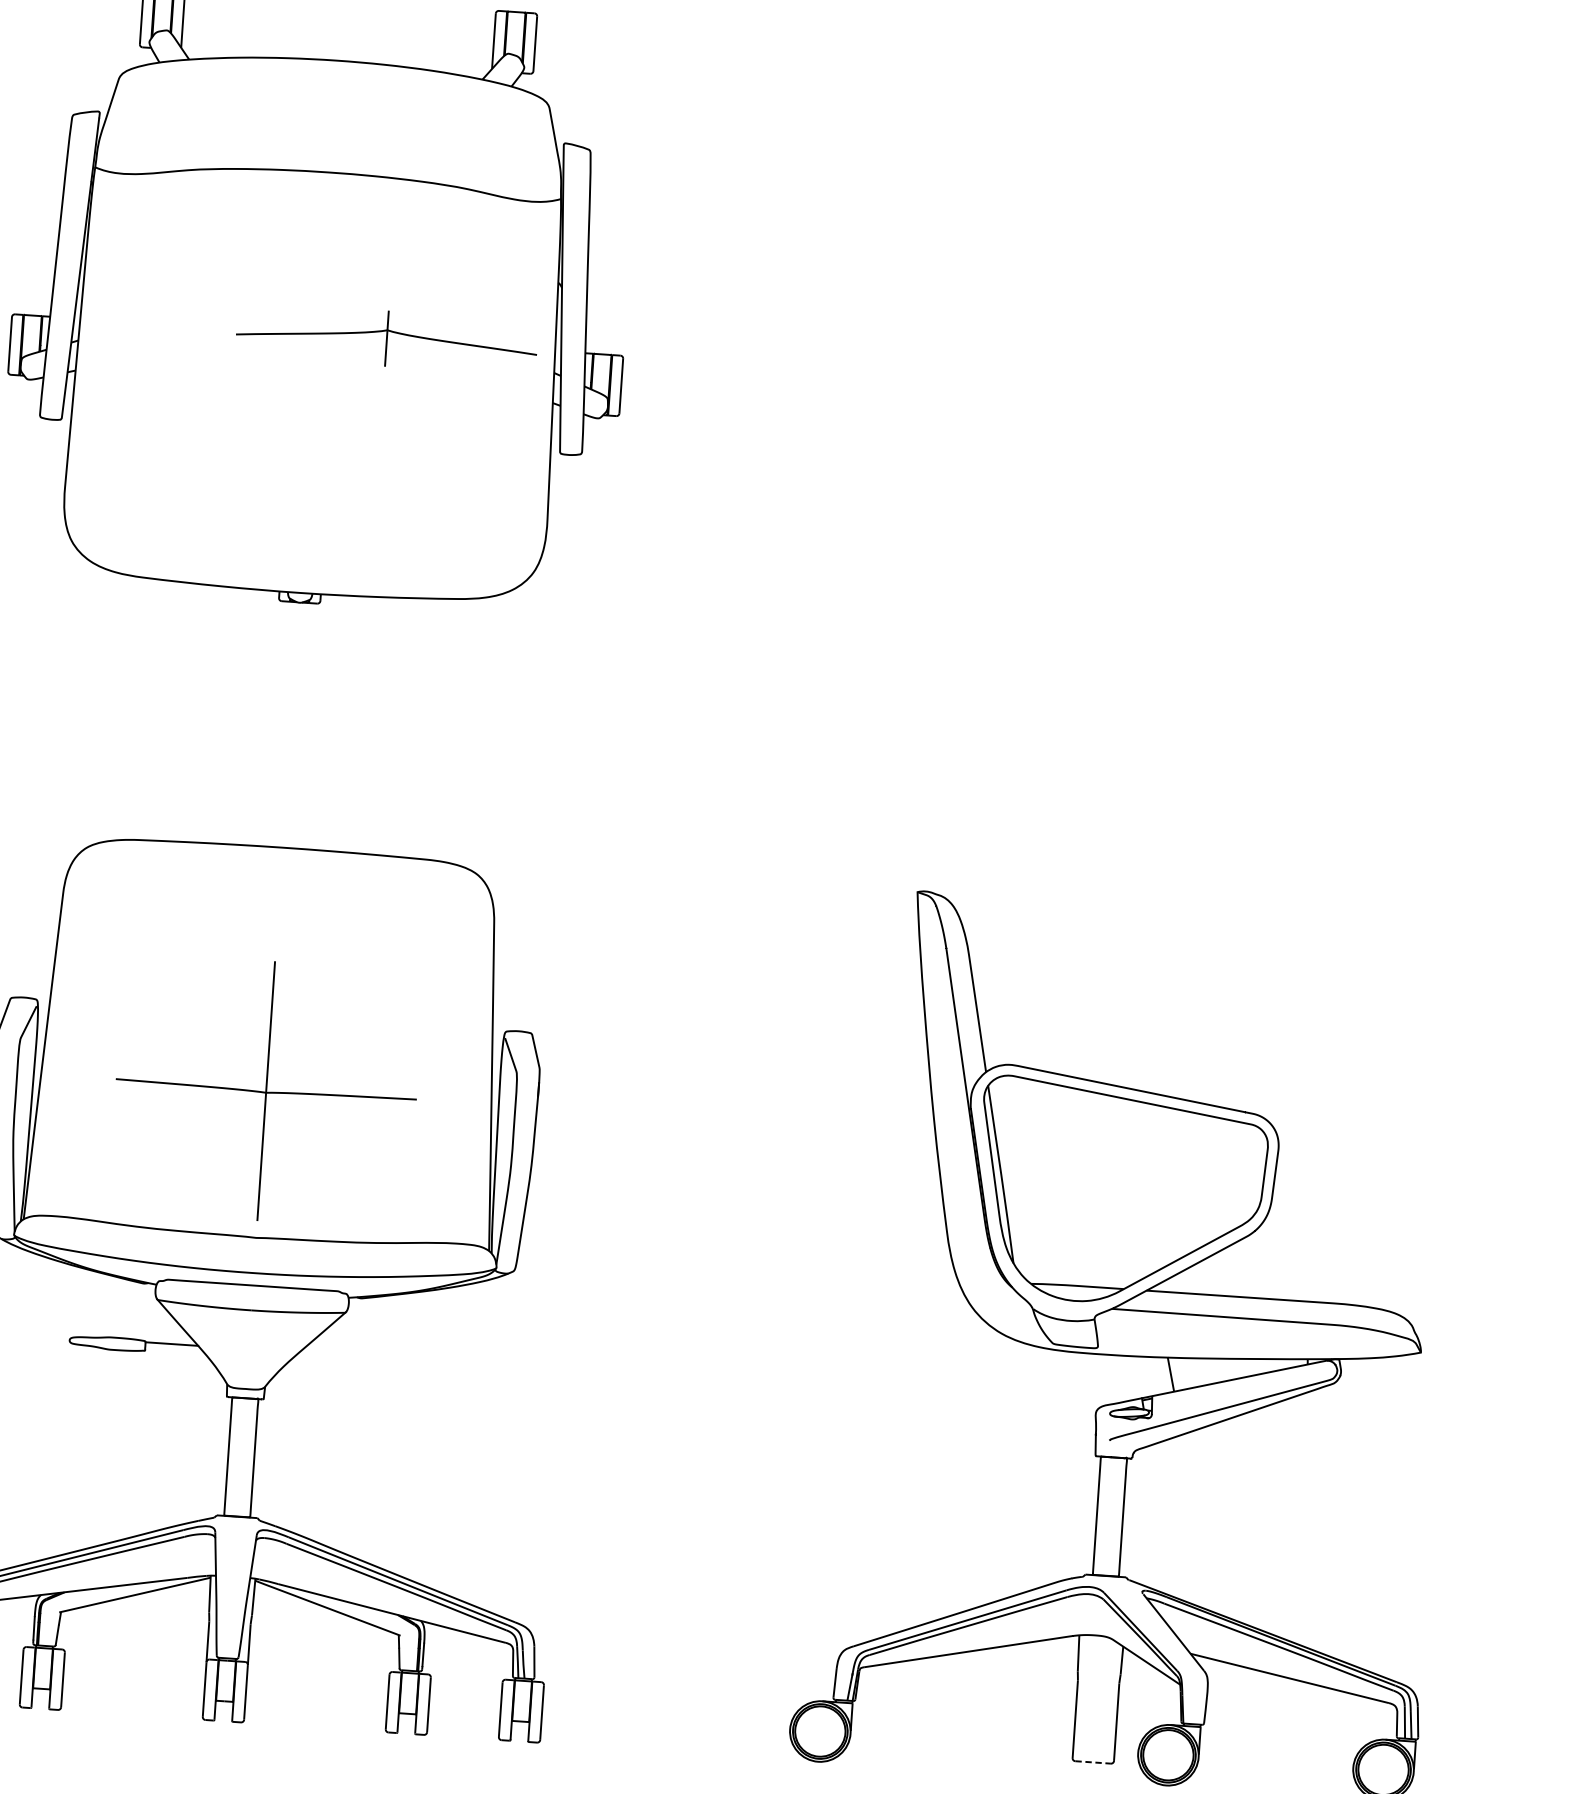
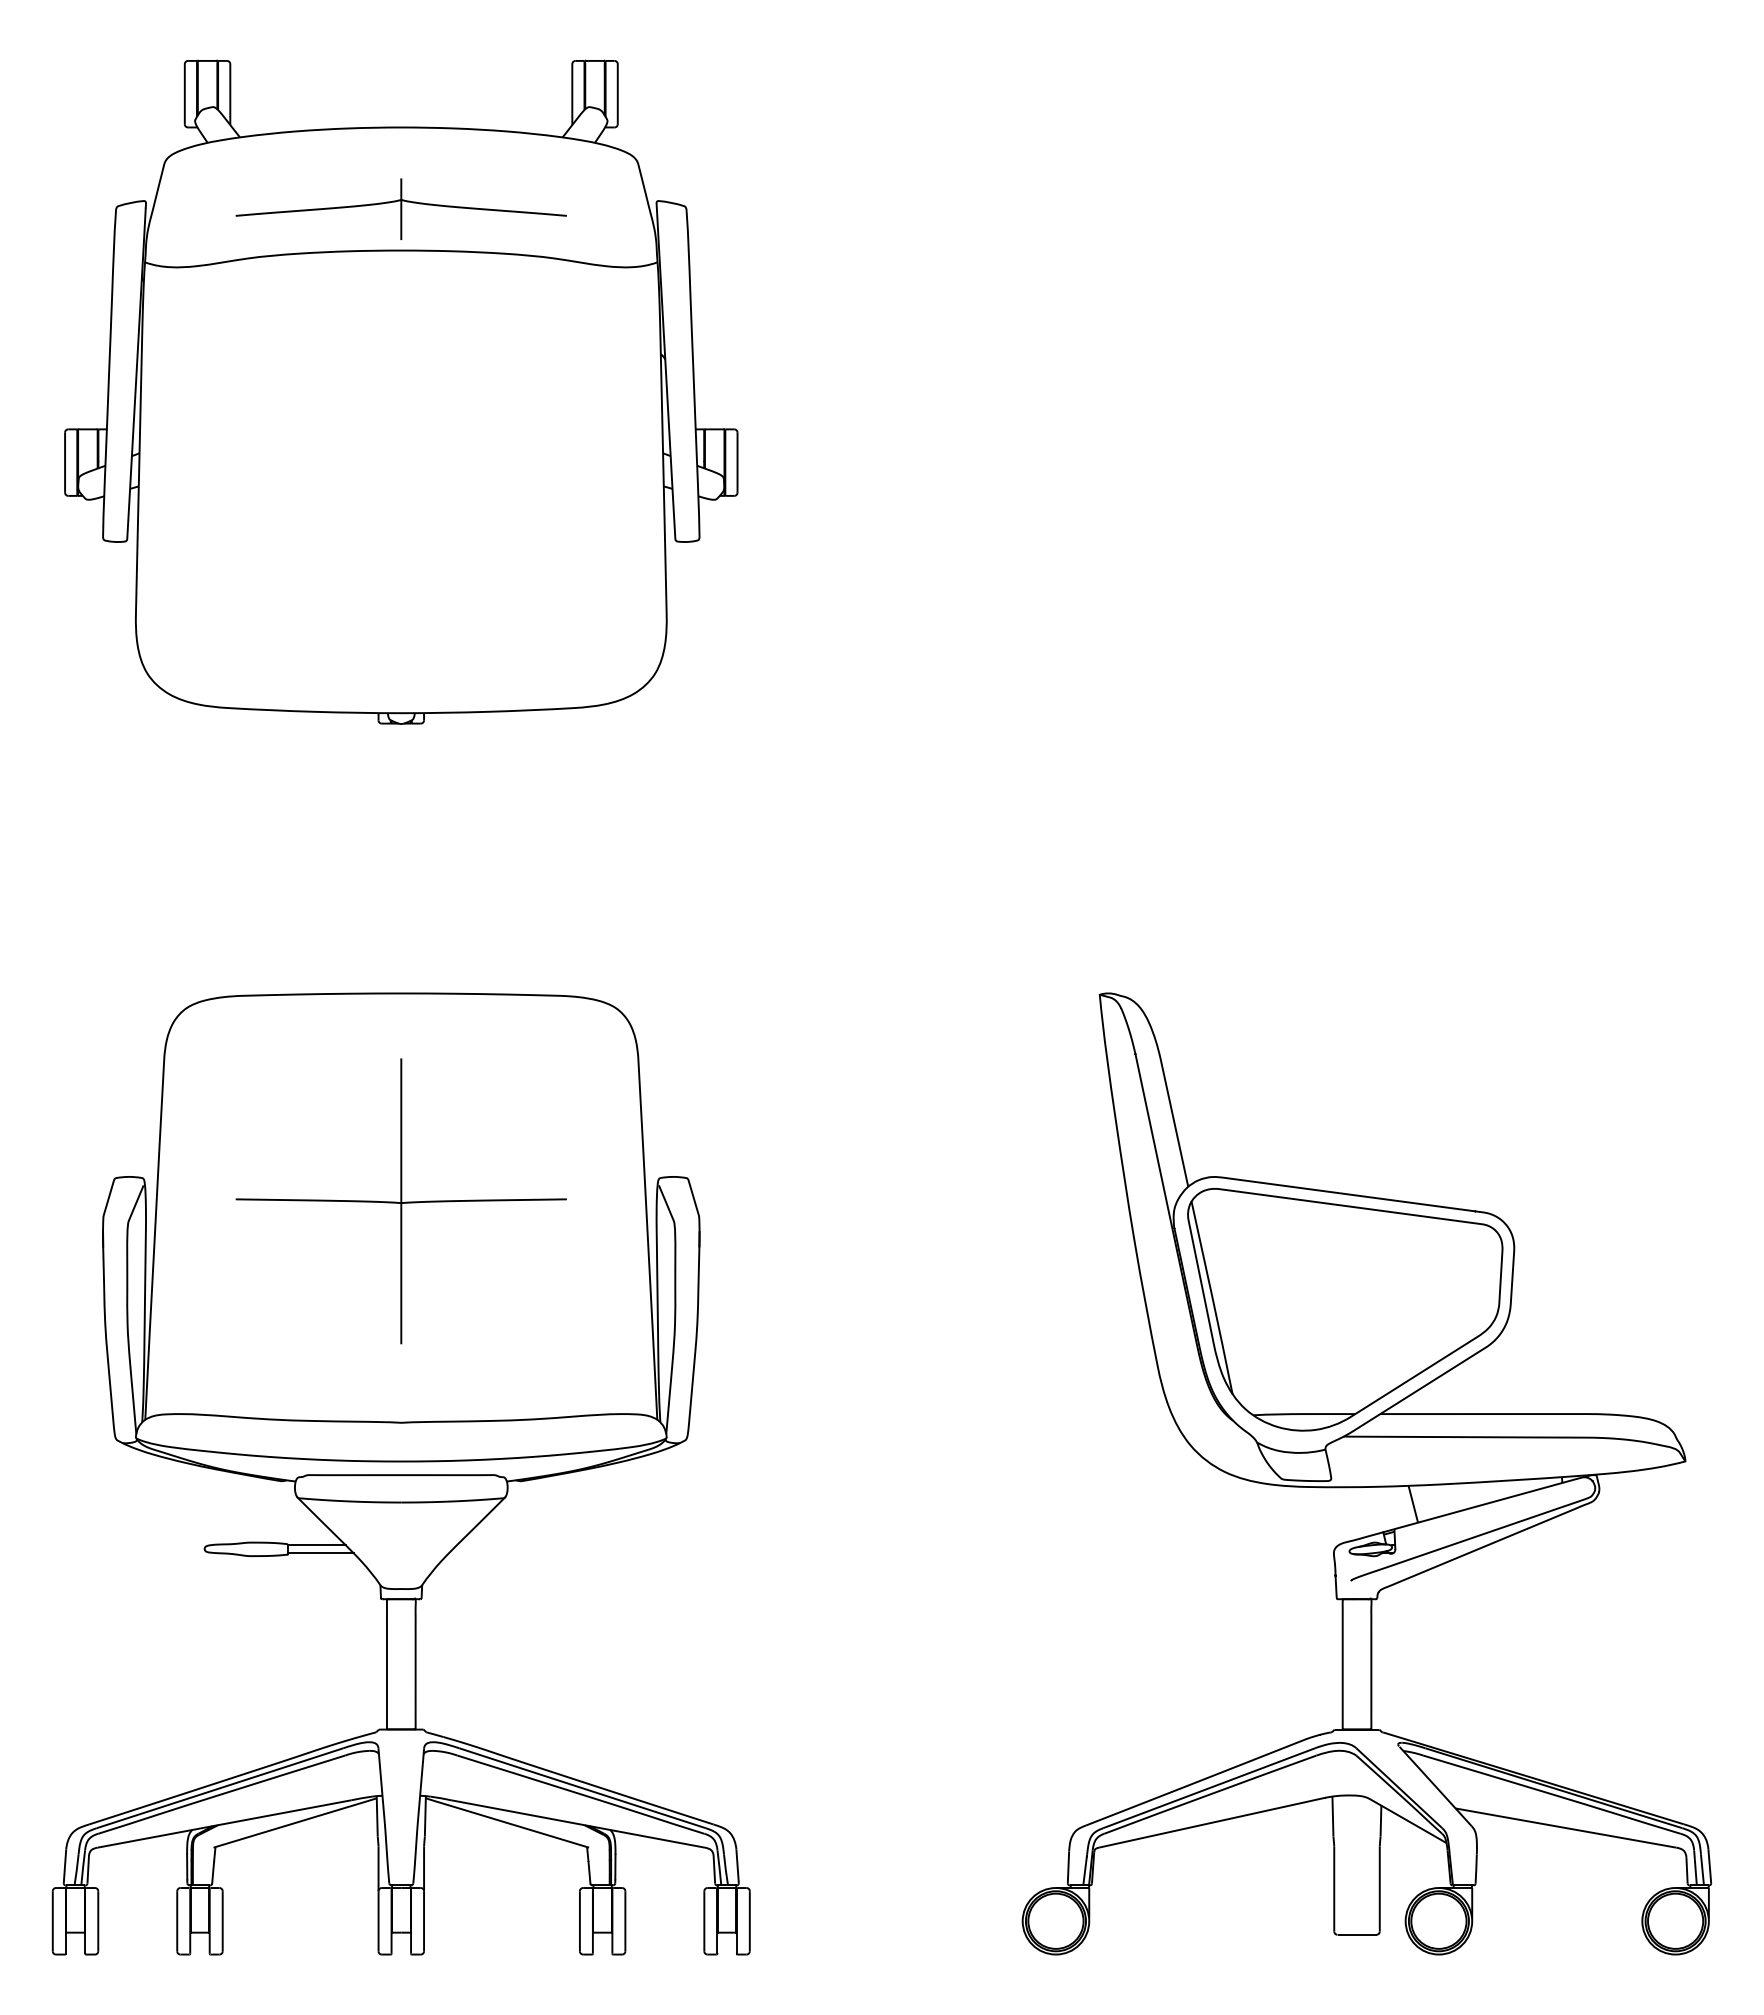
part: (386, 338) -> (400, 209), moved
part: (265, 1091) -> (400, 1201), moved
line: (174, 1351) -> (320, 1553), added
line: (1093, 1762) -> (1357, 1934), dashed -> solid

